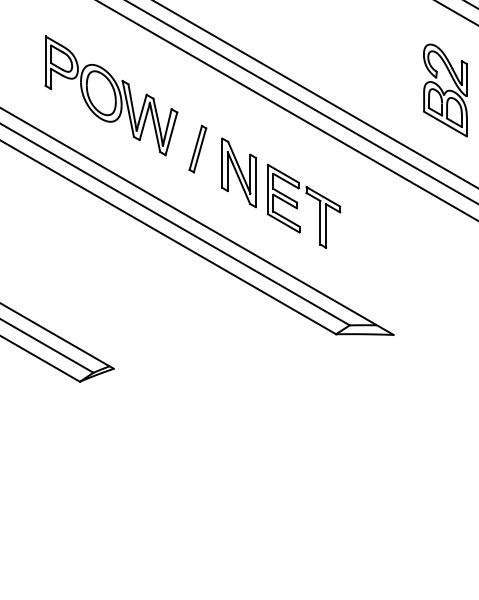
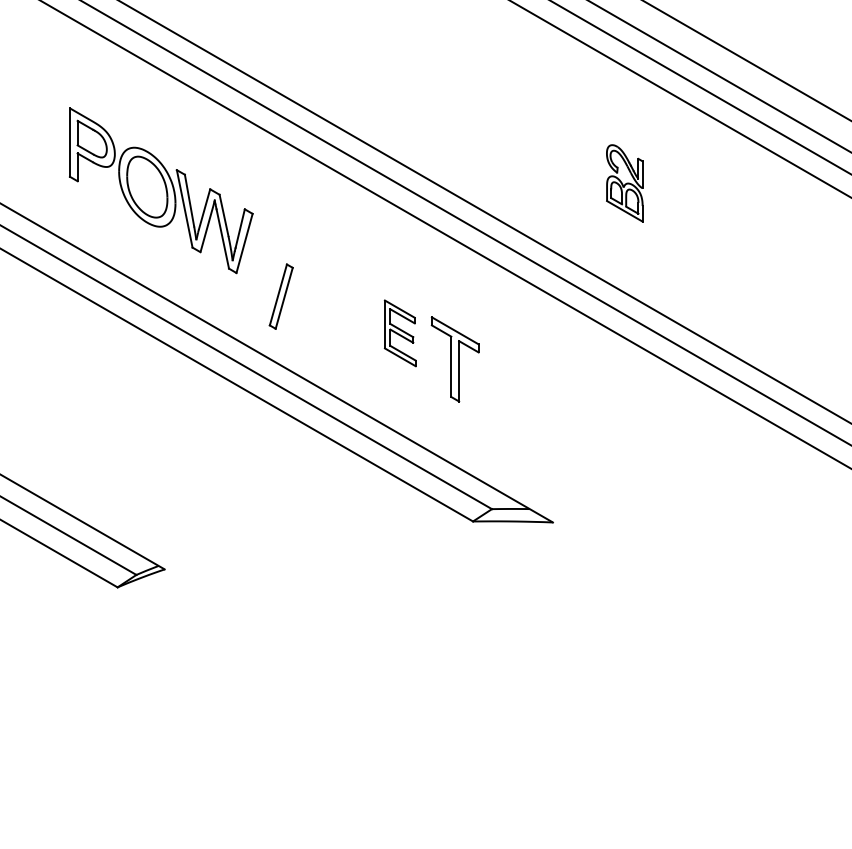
part: (445, 90) -> (624, 183), size x0.6
part: (197, 149) -> (280, 296), moved
part: (239, 172) -> (338, 297), removed
part: (283, 198) -> (400, 333), size x0.7

